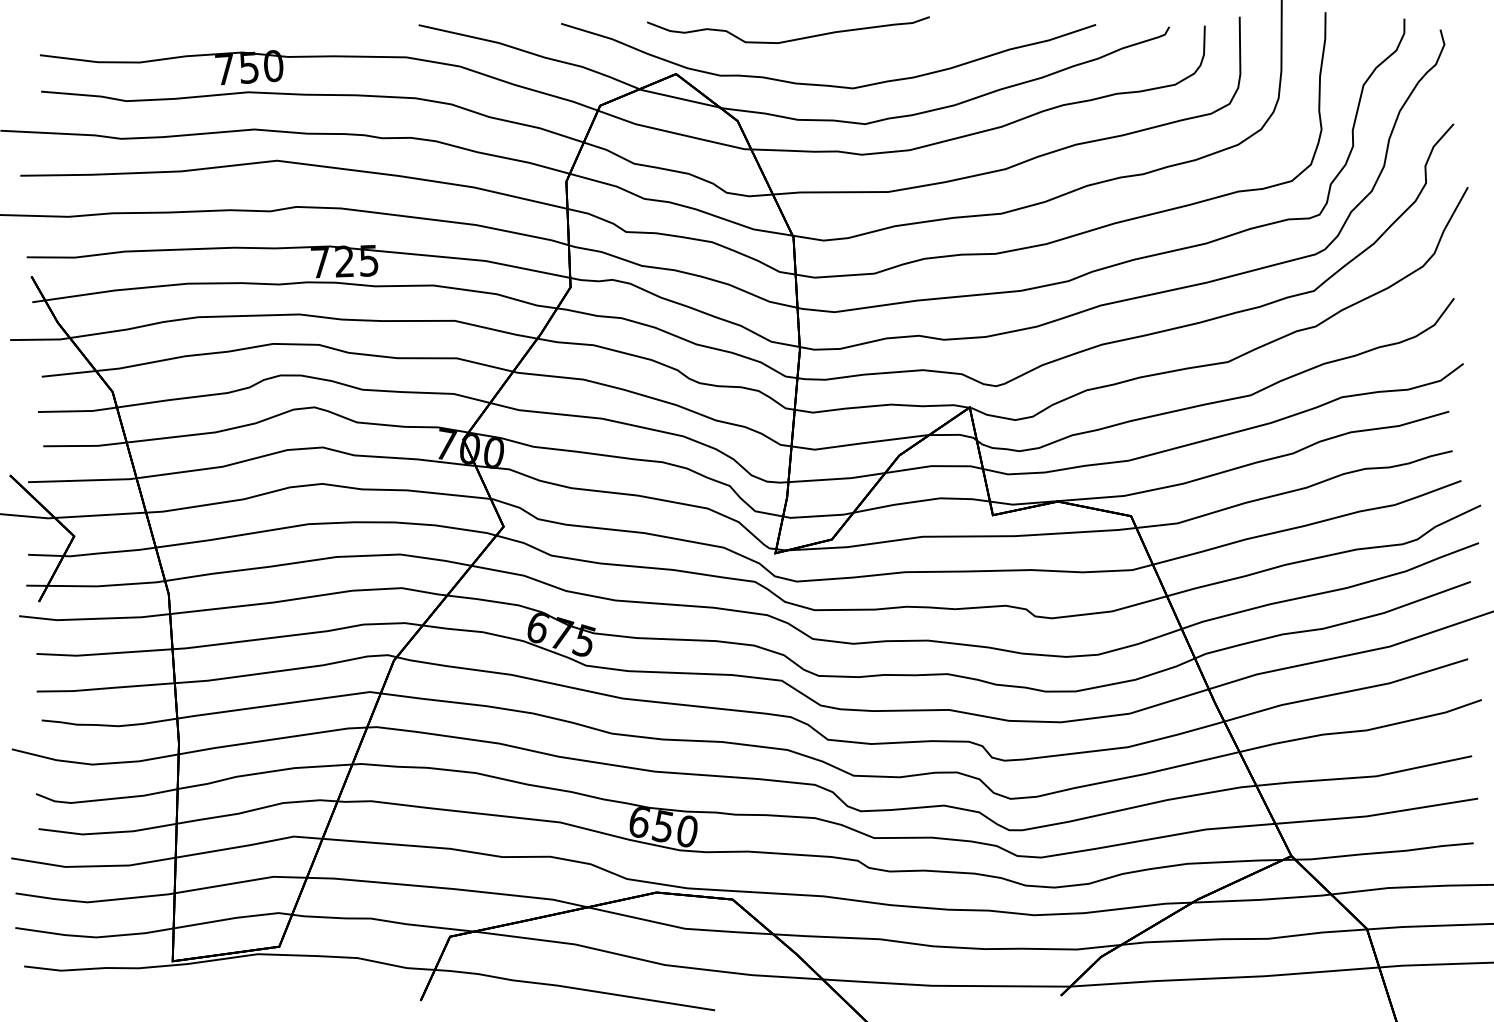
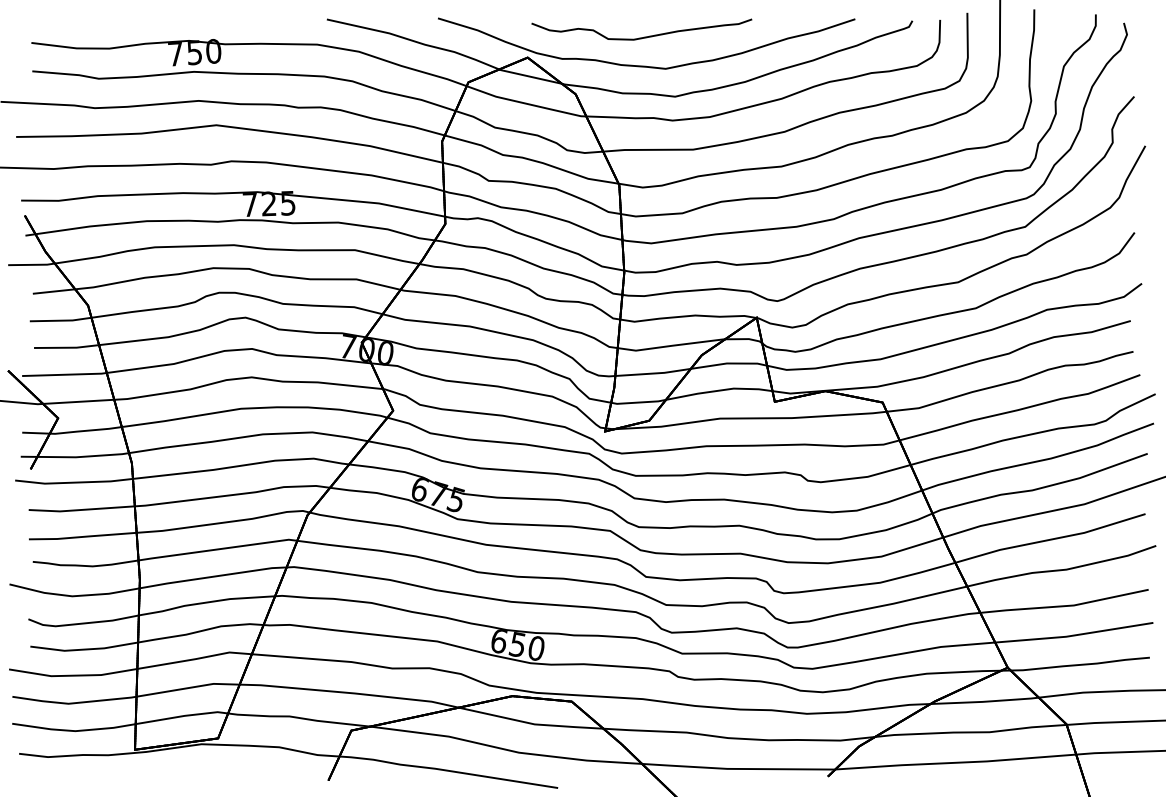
curve: (790, 39) -> (643, 36), moved

